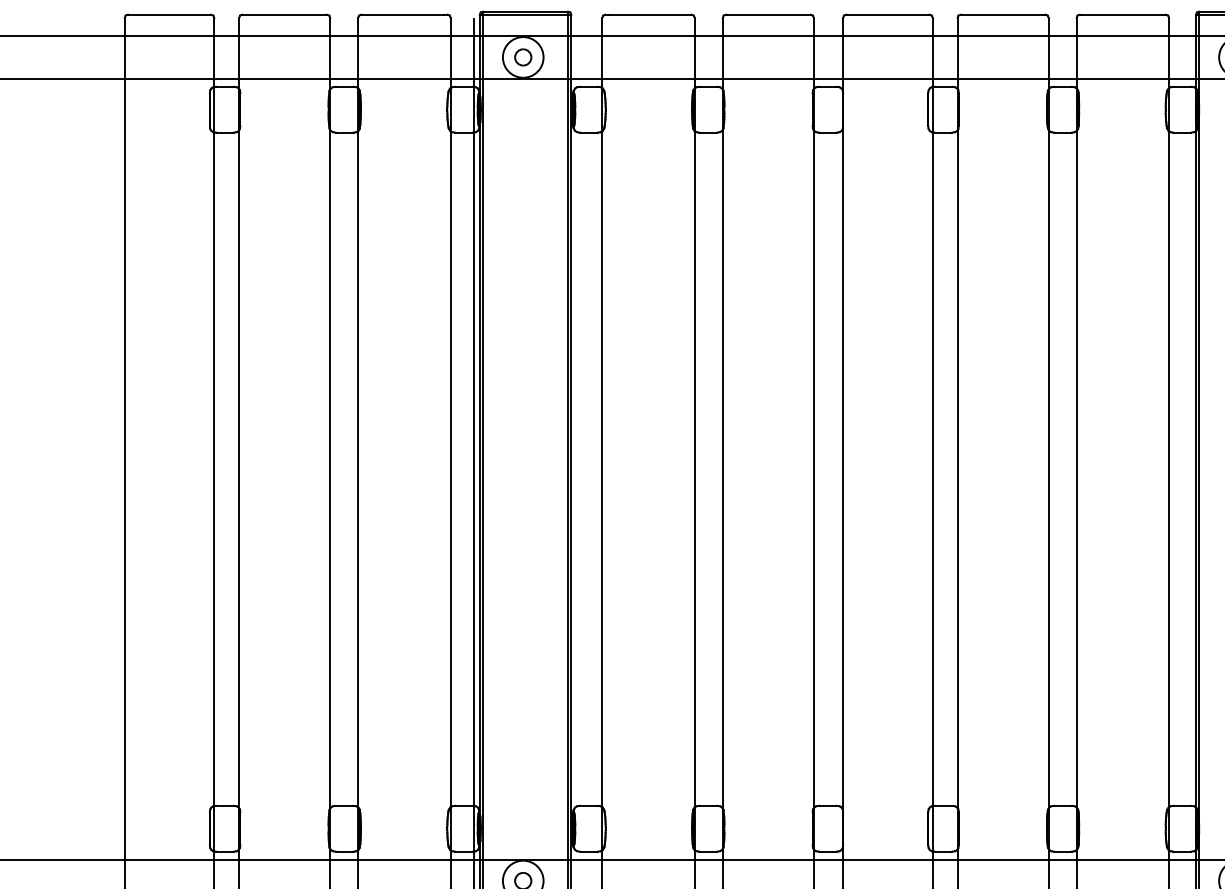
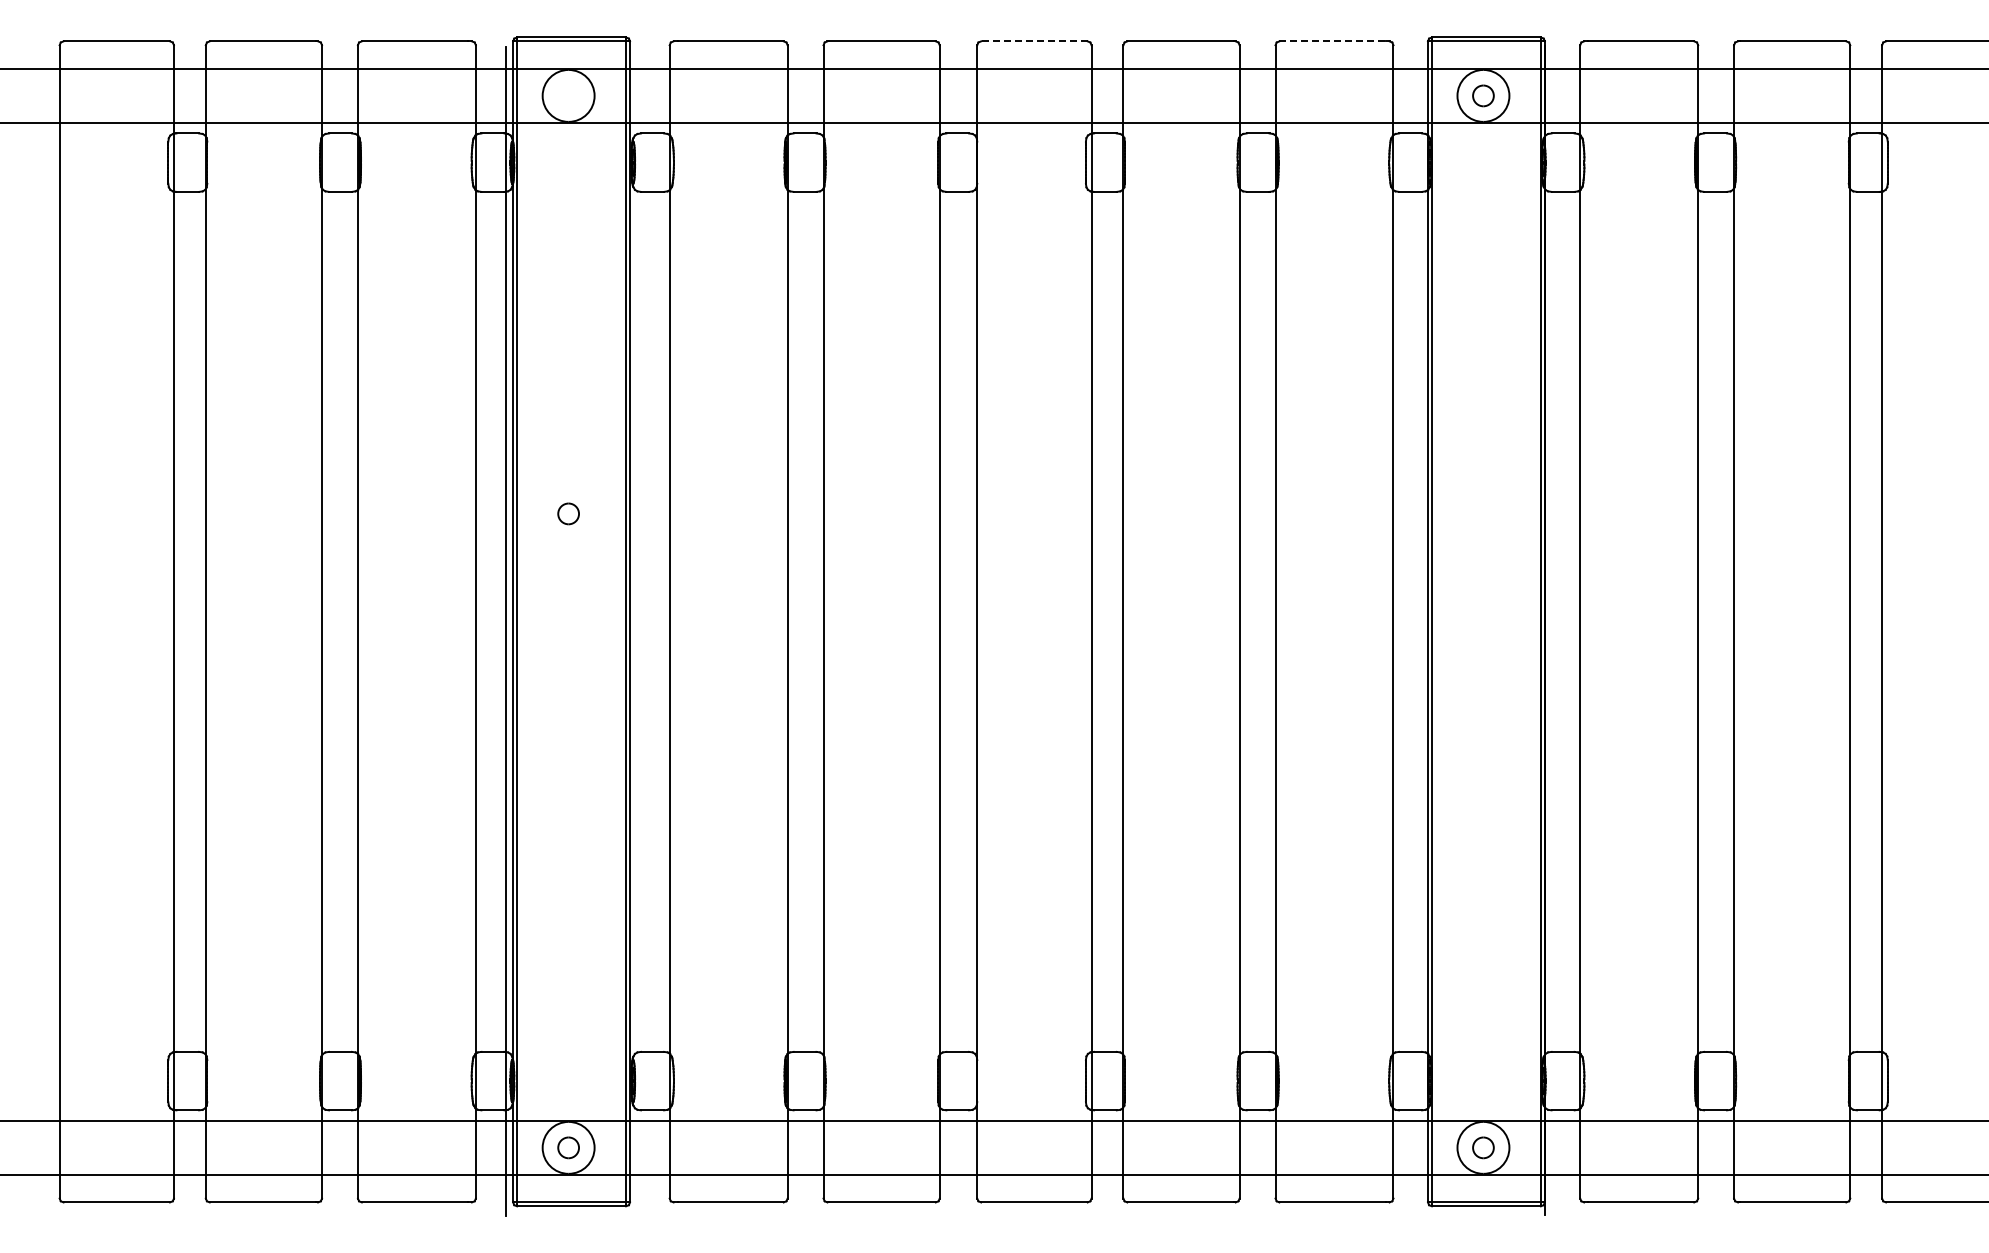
line: (887, 14) -> (1033, 41), solid -> dashed
line: (1122, 14) -> (1333, 41), solid -> dashed
part: (523, 57) -> (568, 513), moved

